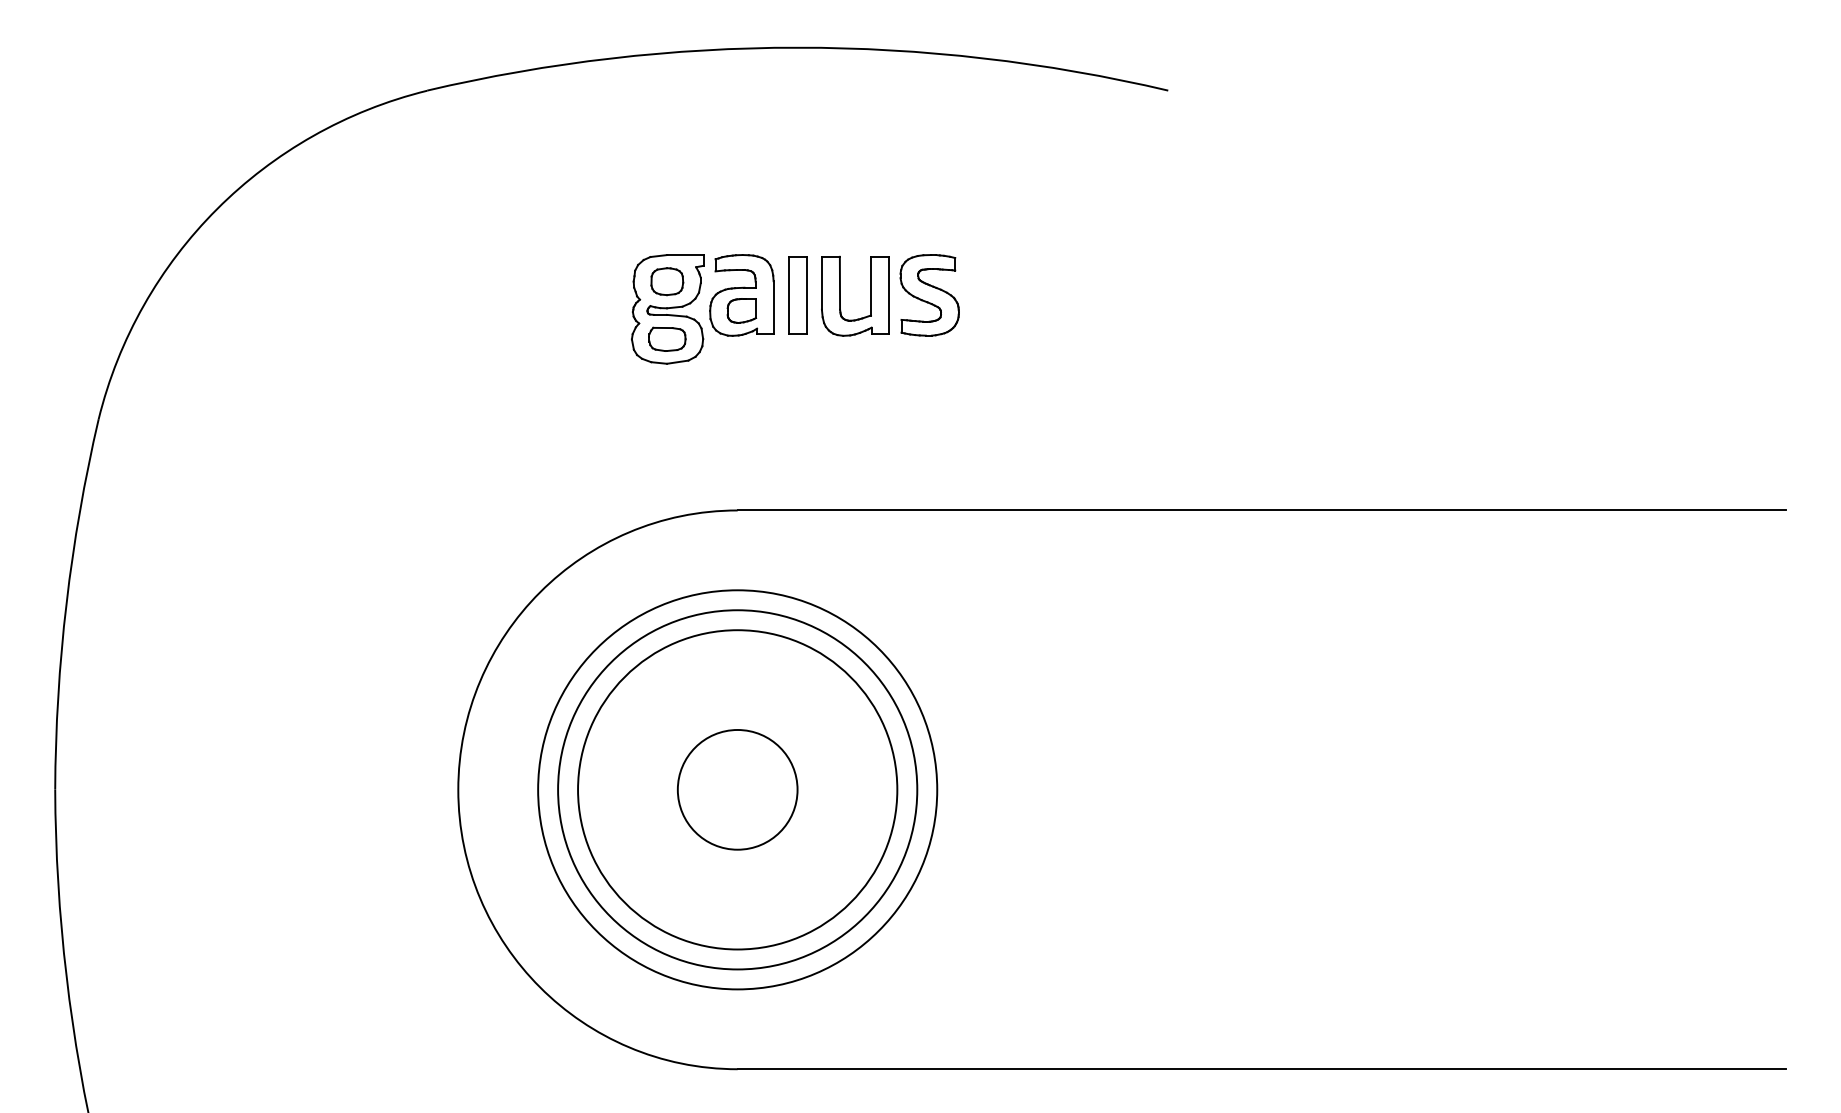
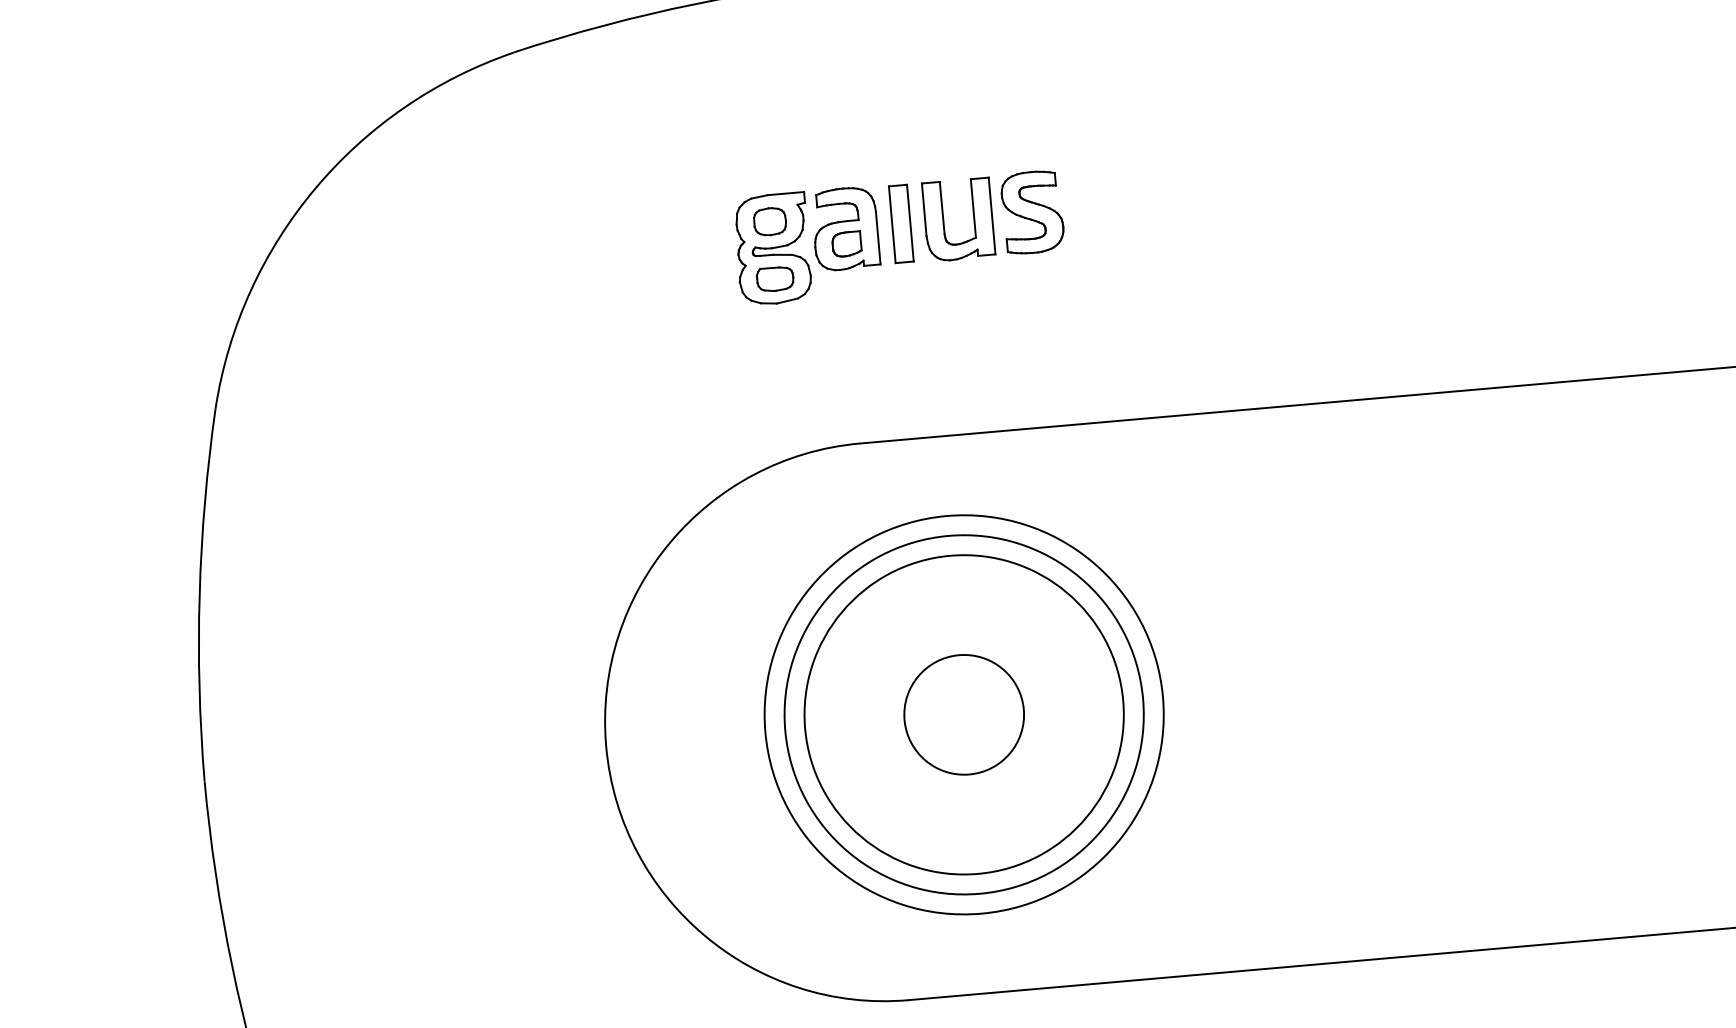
part: (737, 789) -> (963, 714), moved

